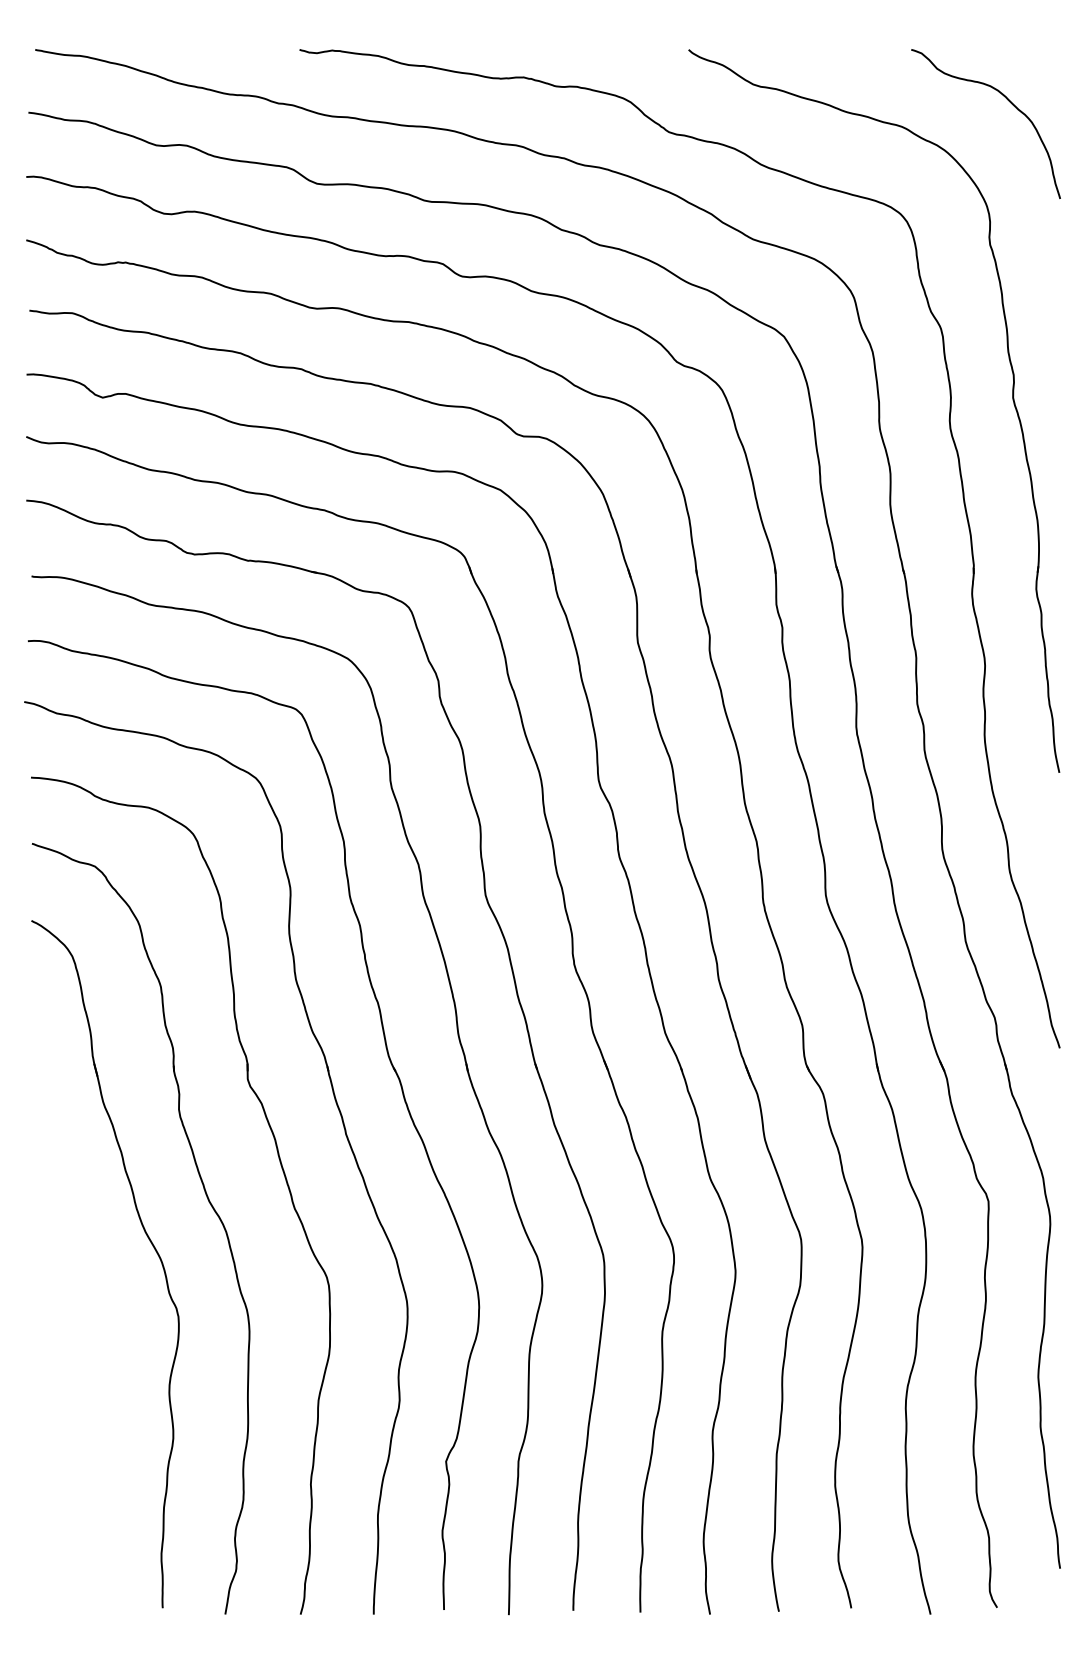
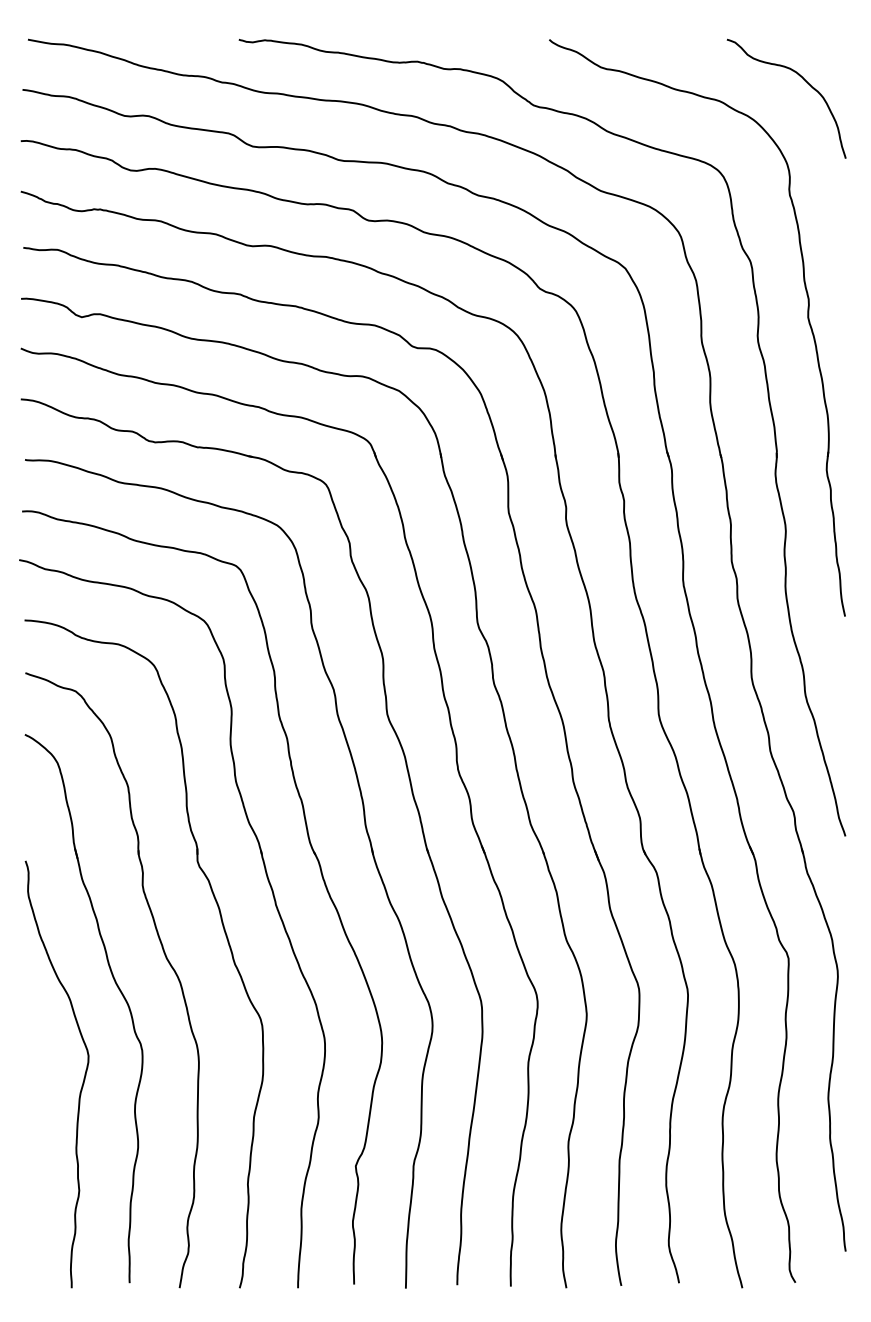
curve: (103, 1356) -> (82, 1082), added

